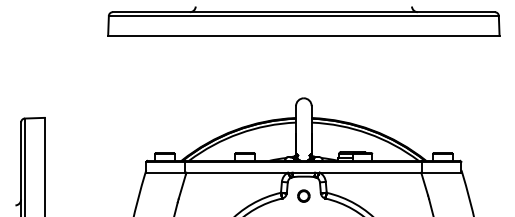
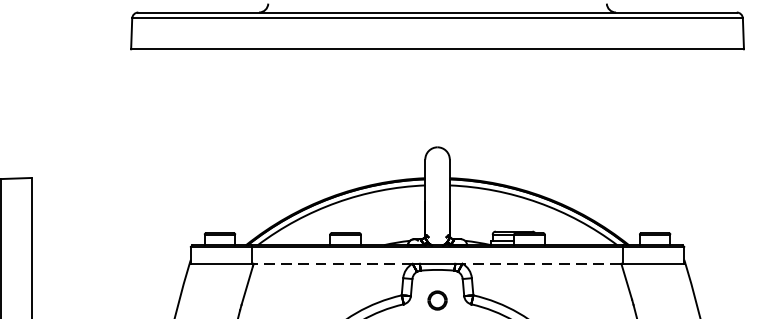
line: (237, 172) -> (333, 263), solid -> dashed
line: (370, 172) -> (541, 263), solid -> dashed

